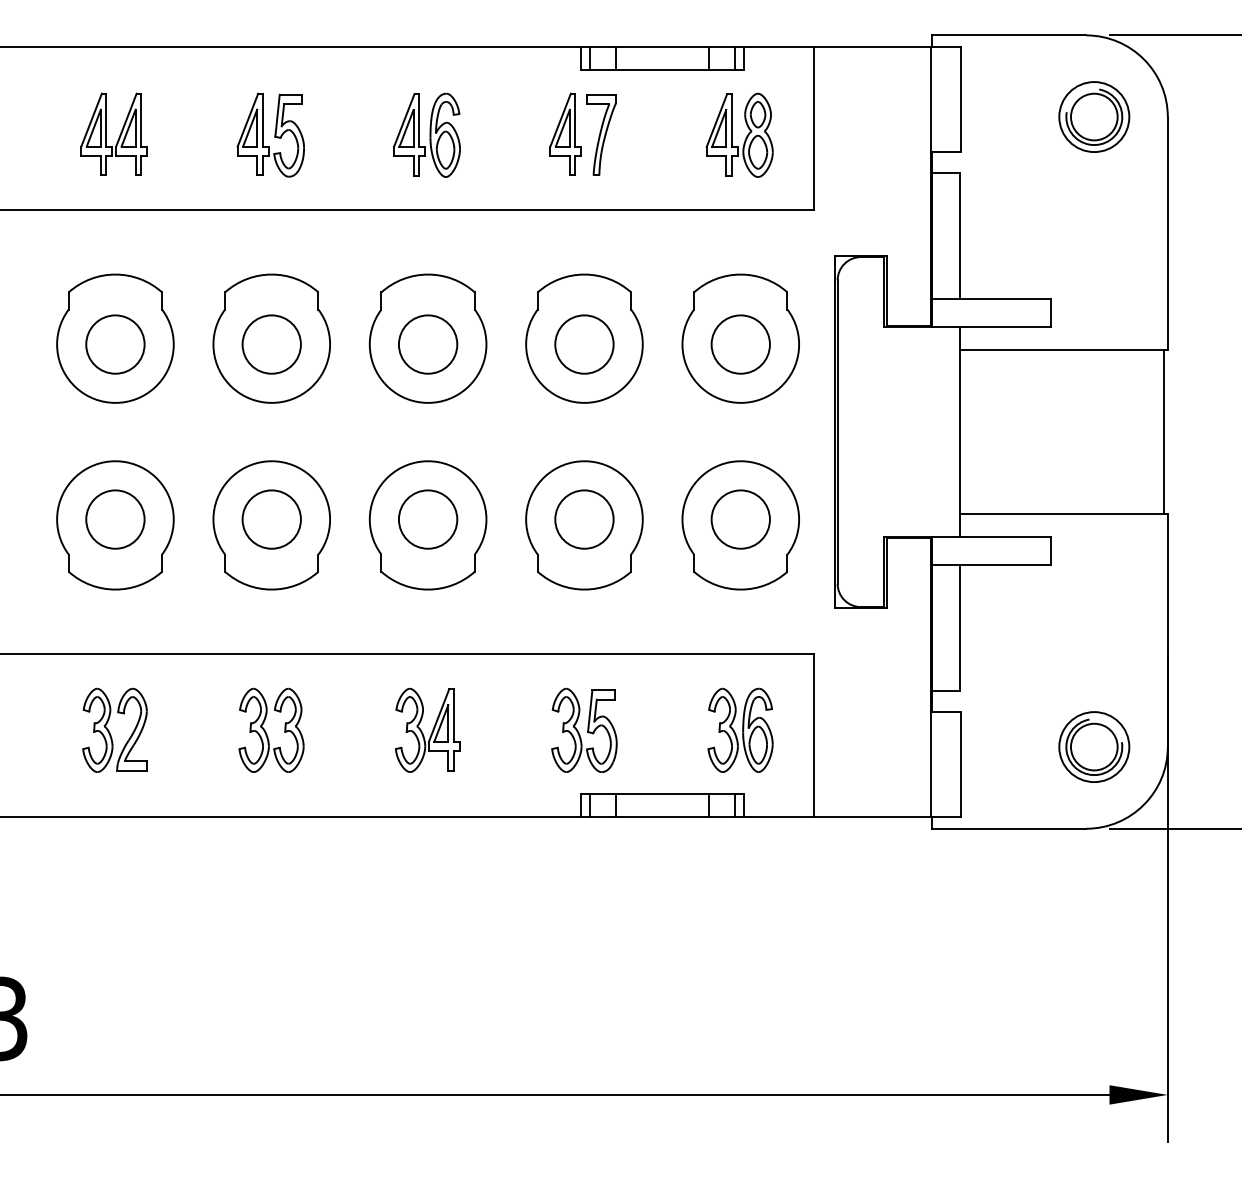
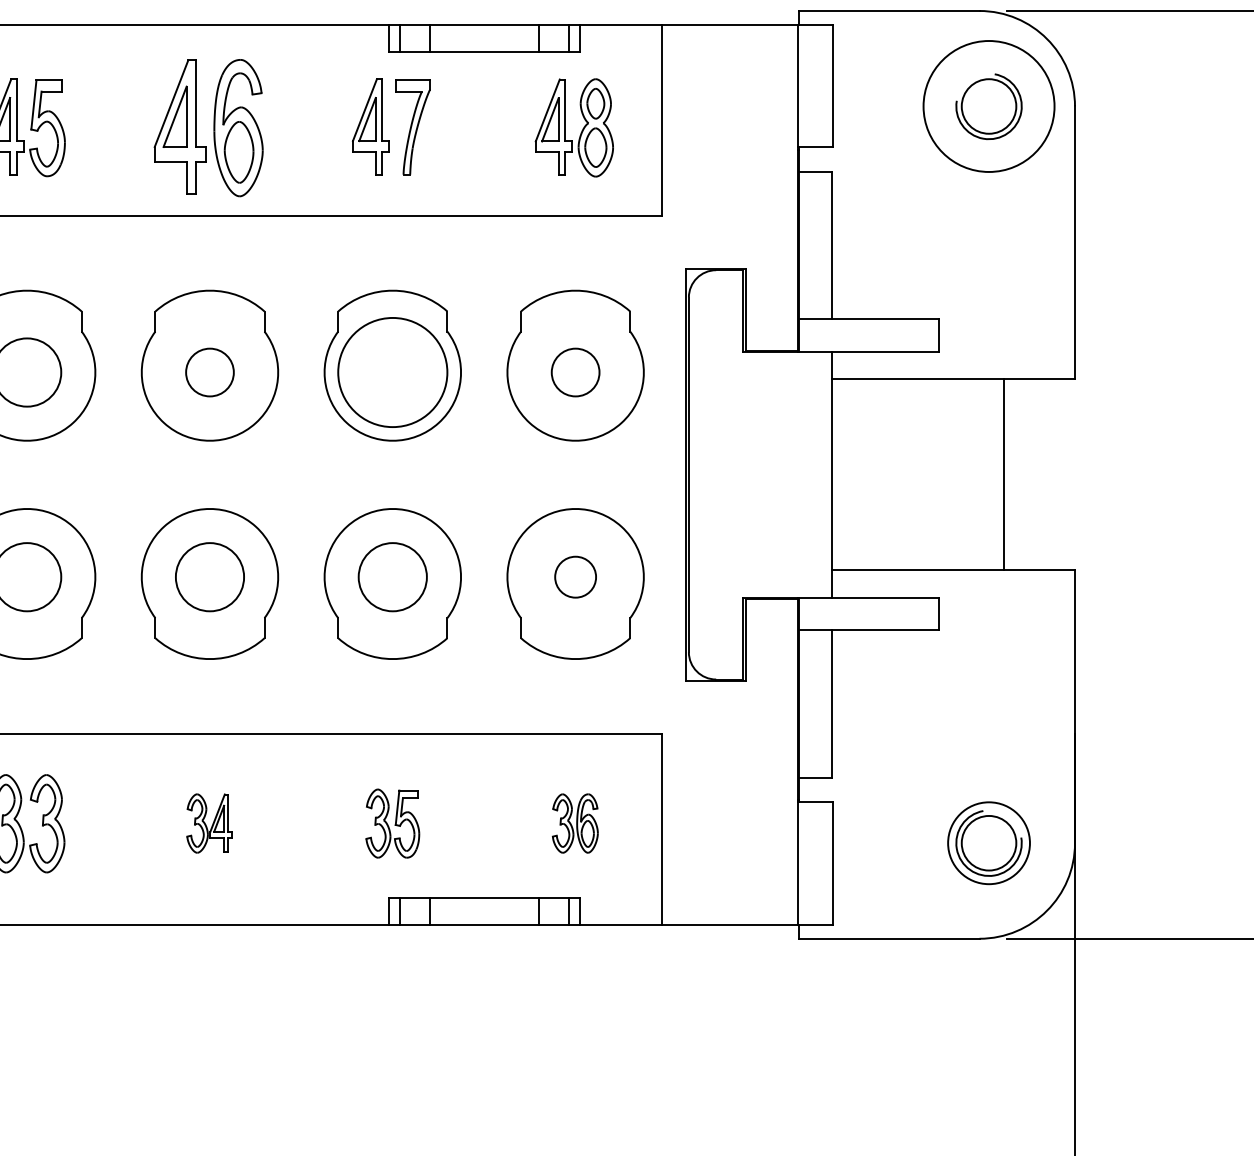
circle: (1094, 117) -> (989, 107), size x1.6
part: (426, 134) -> (208, 126), size x1.4
circle: (427, 344) -> (209, 372), size x0.7
circle: (584, 344) -> (392, 372), size x1.6
circle: (740, 344) -> (575, 372), size x0.7
line: (1164, 431) -> (1004, 474), moved
circle: (740, 519) -> (575, 577), size x0.6
part: (427, 729) -> (209, 822), size x0.6
part: (584, 729) -> (392, 822), size x0.7
part: (740, 729) -> (575, 822), size x0.6

